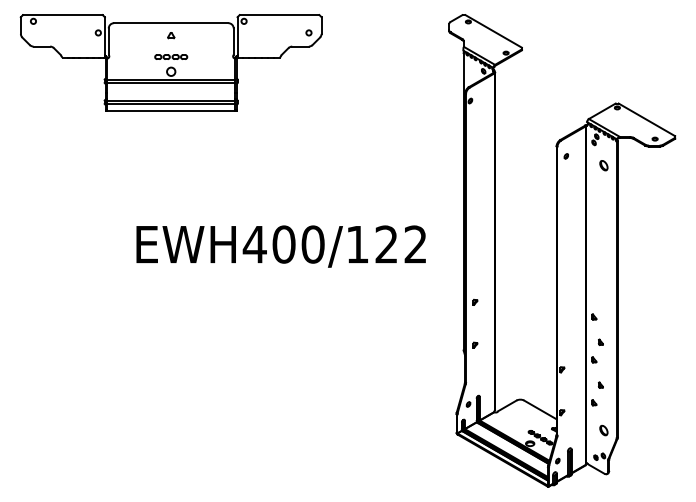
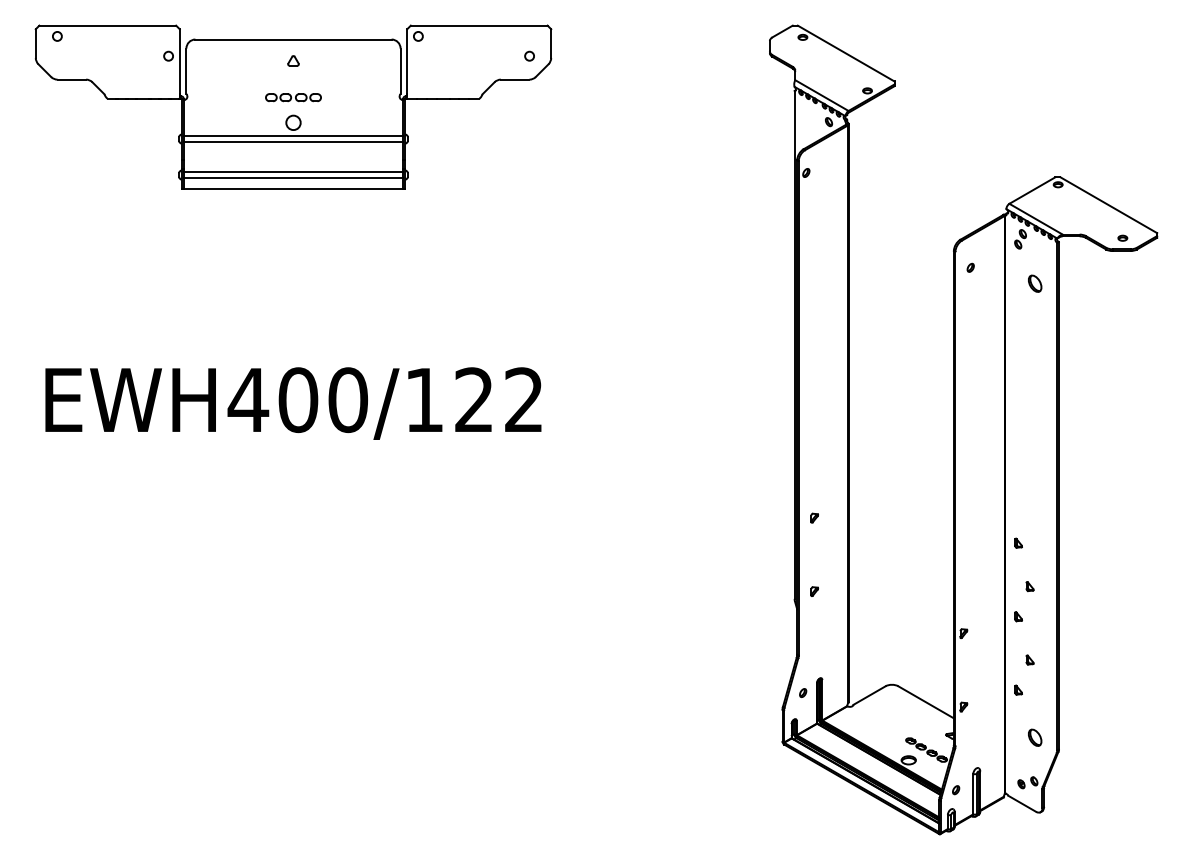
text: (280, 246) -> (292, 403), moved

